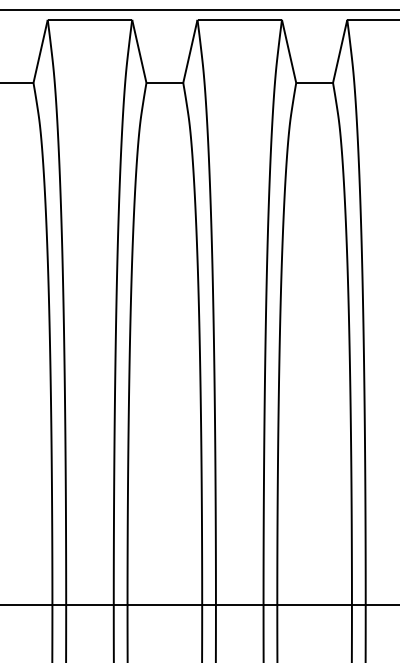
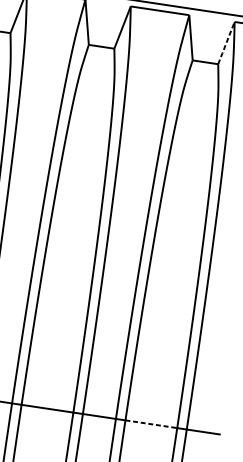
line: (340, 51) -> (226, 43), solid -> dashed
line: (315, 604) -> (151, 424), solid -> dashed

